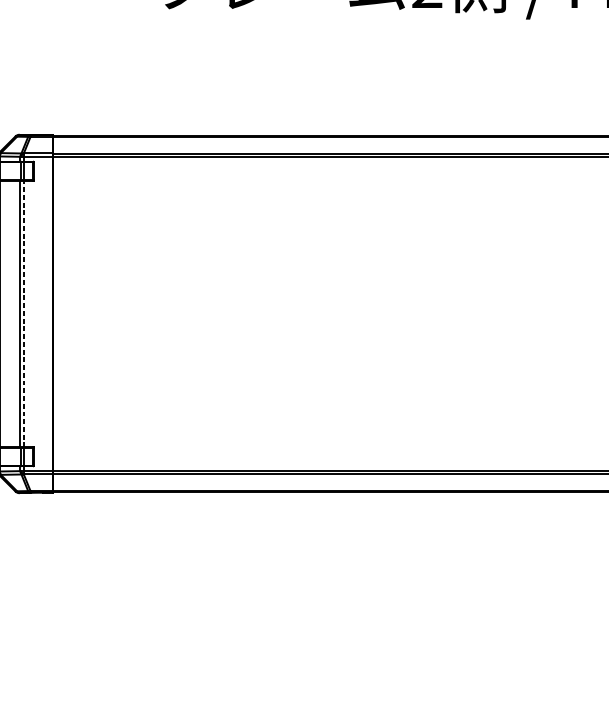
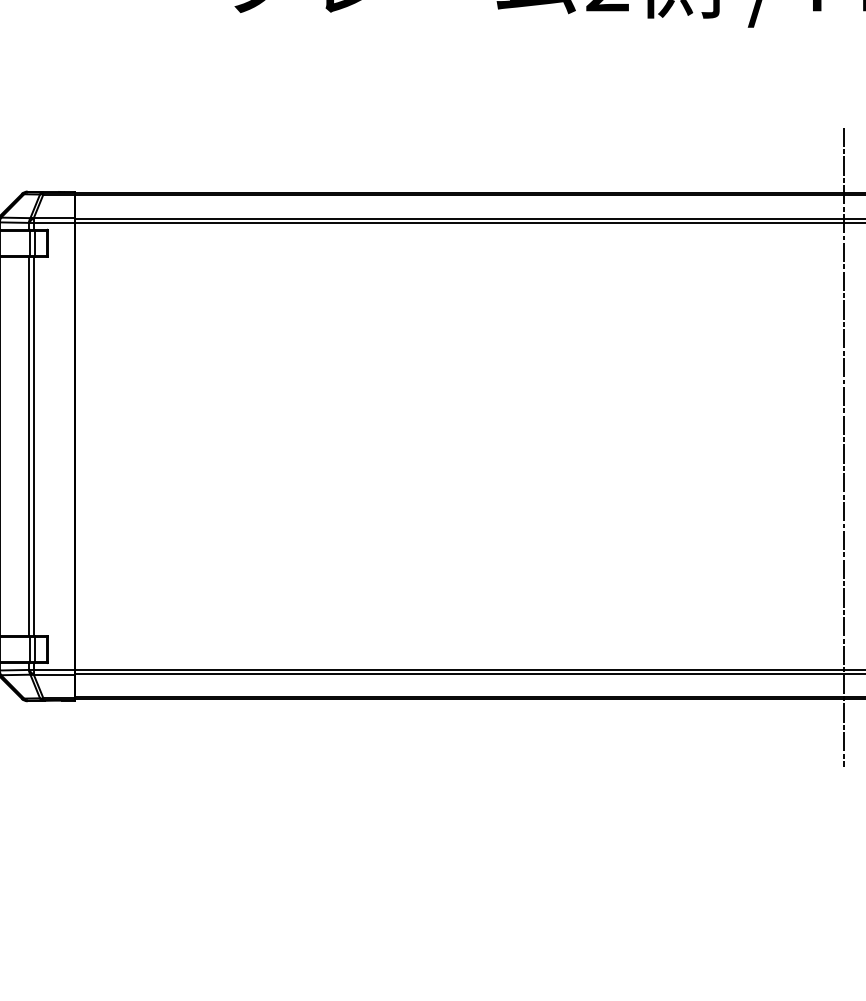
line: (23, 314) -> (33, 446), dashed -> solid
line: (593, 314) -> (844, 447), added

